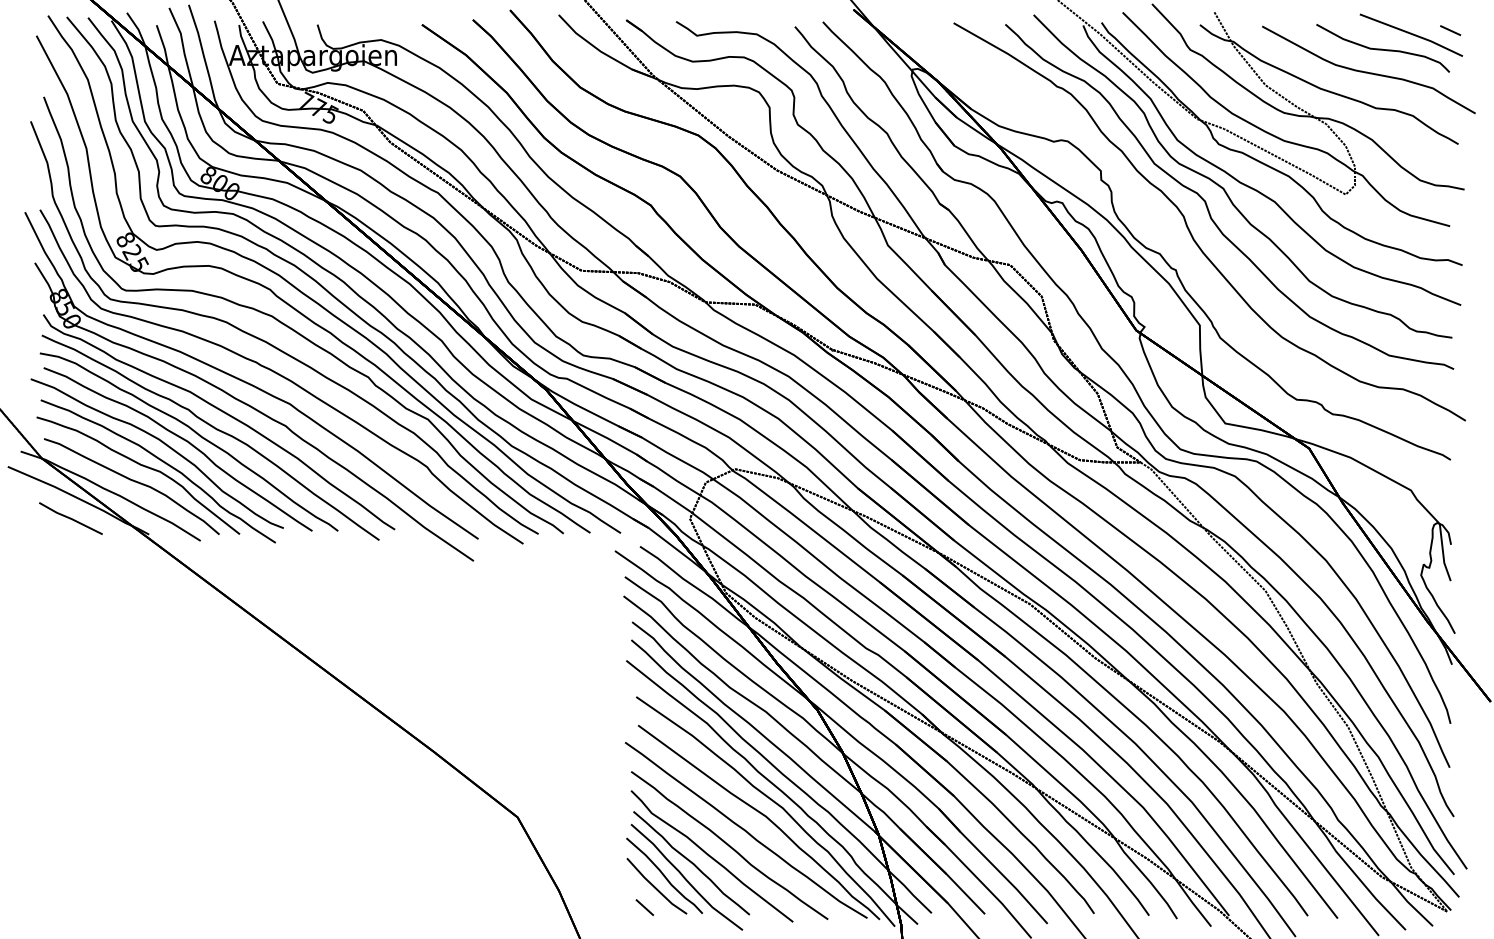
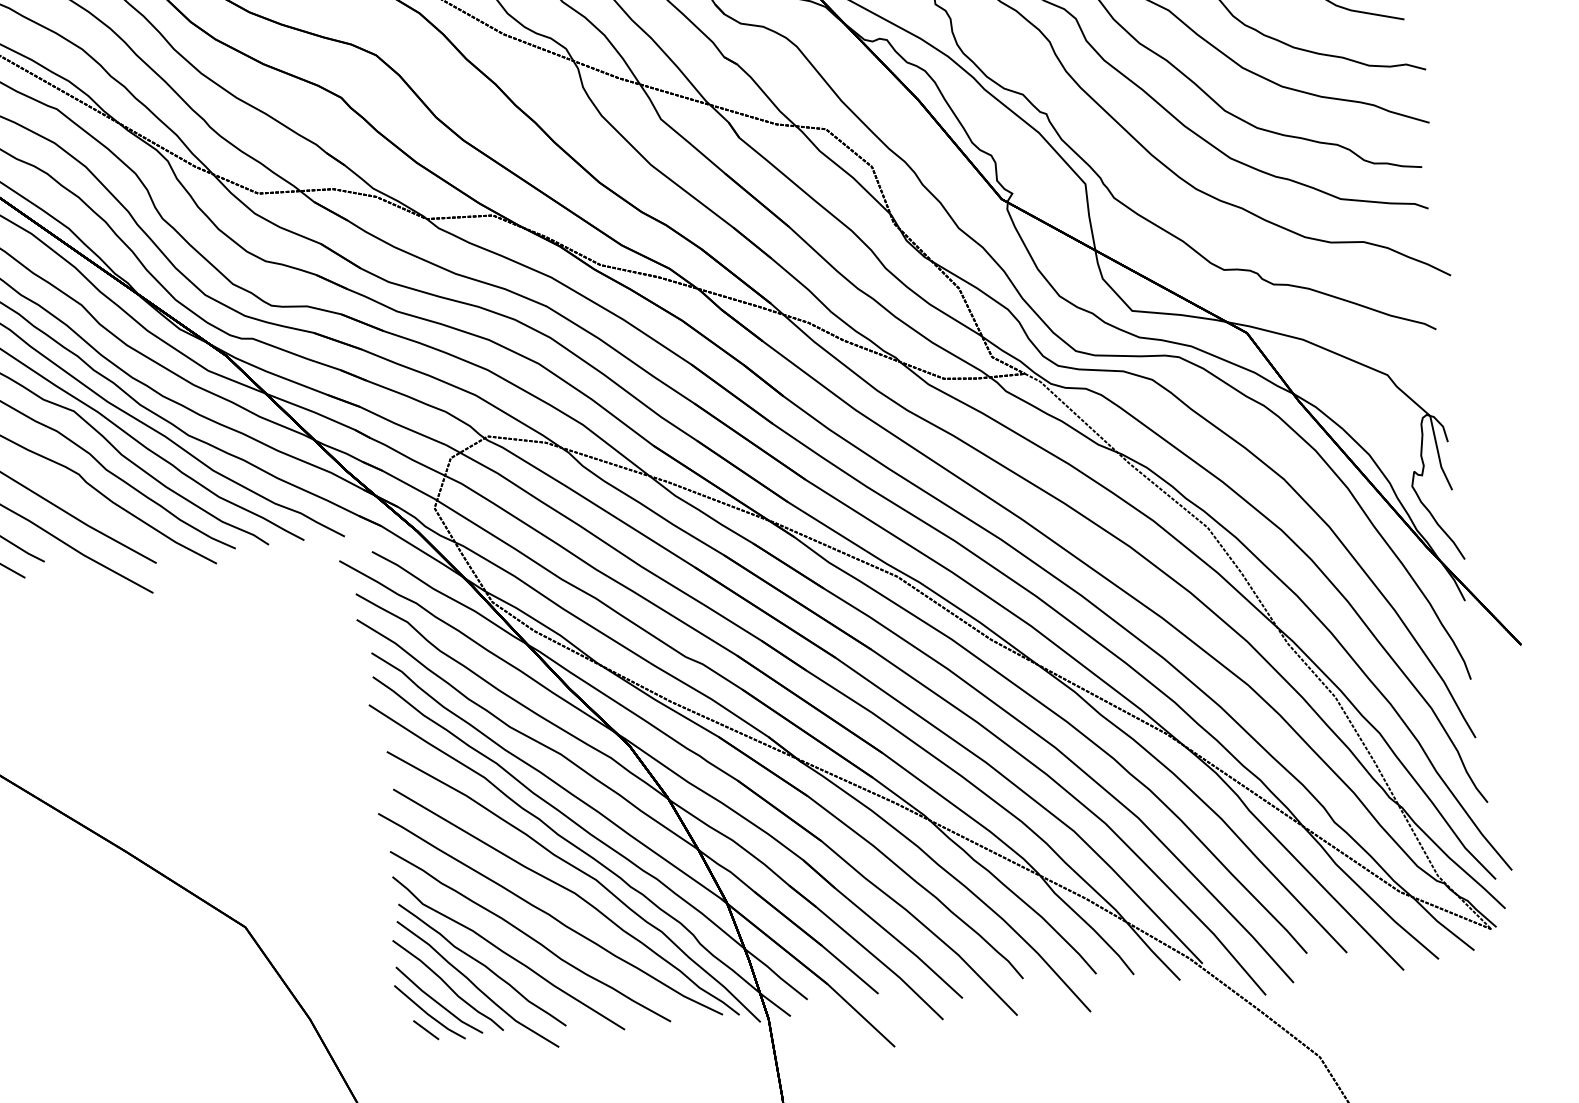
part: (648, 894) -> (429, 1012), added

